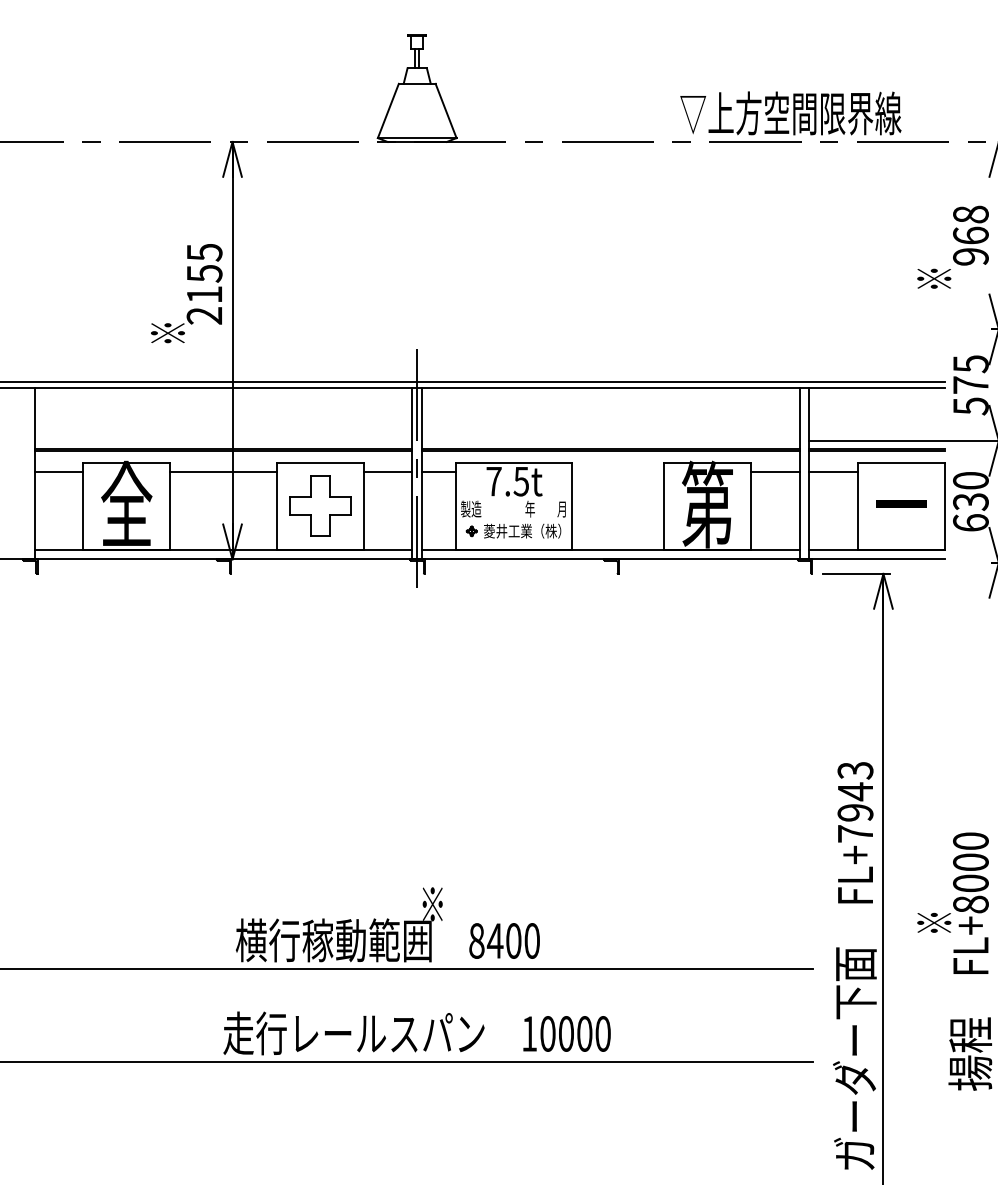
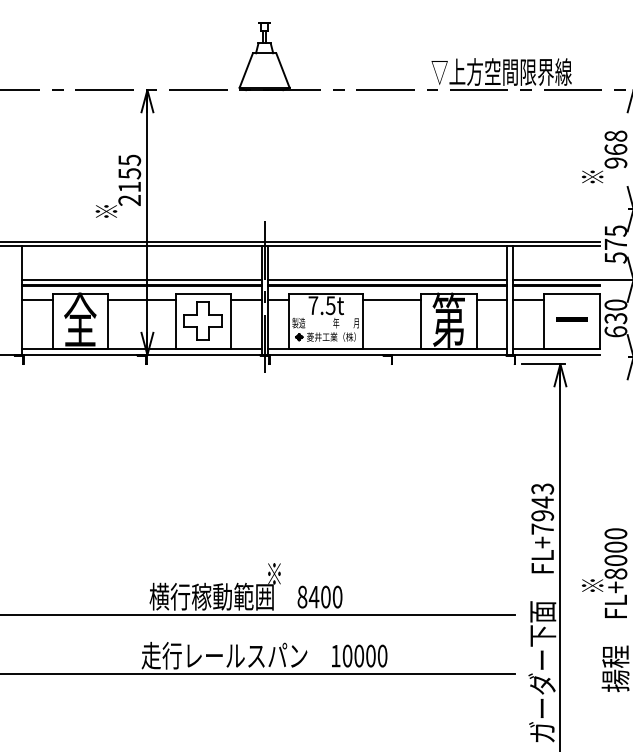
line: (223, 440) -> (141, 279), added
line: (610, 440) -> (387, 279), added
line: (617, 471) -> (391, 299), added

